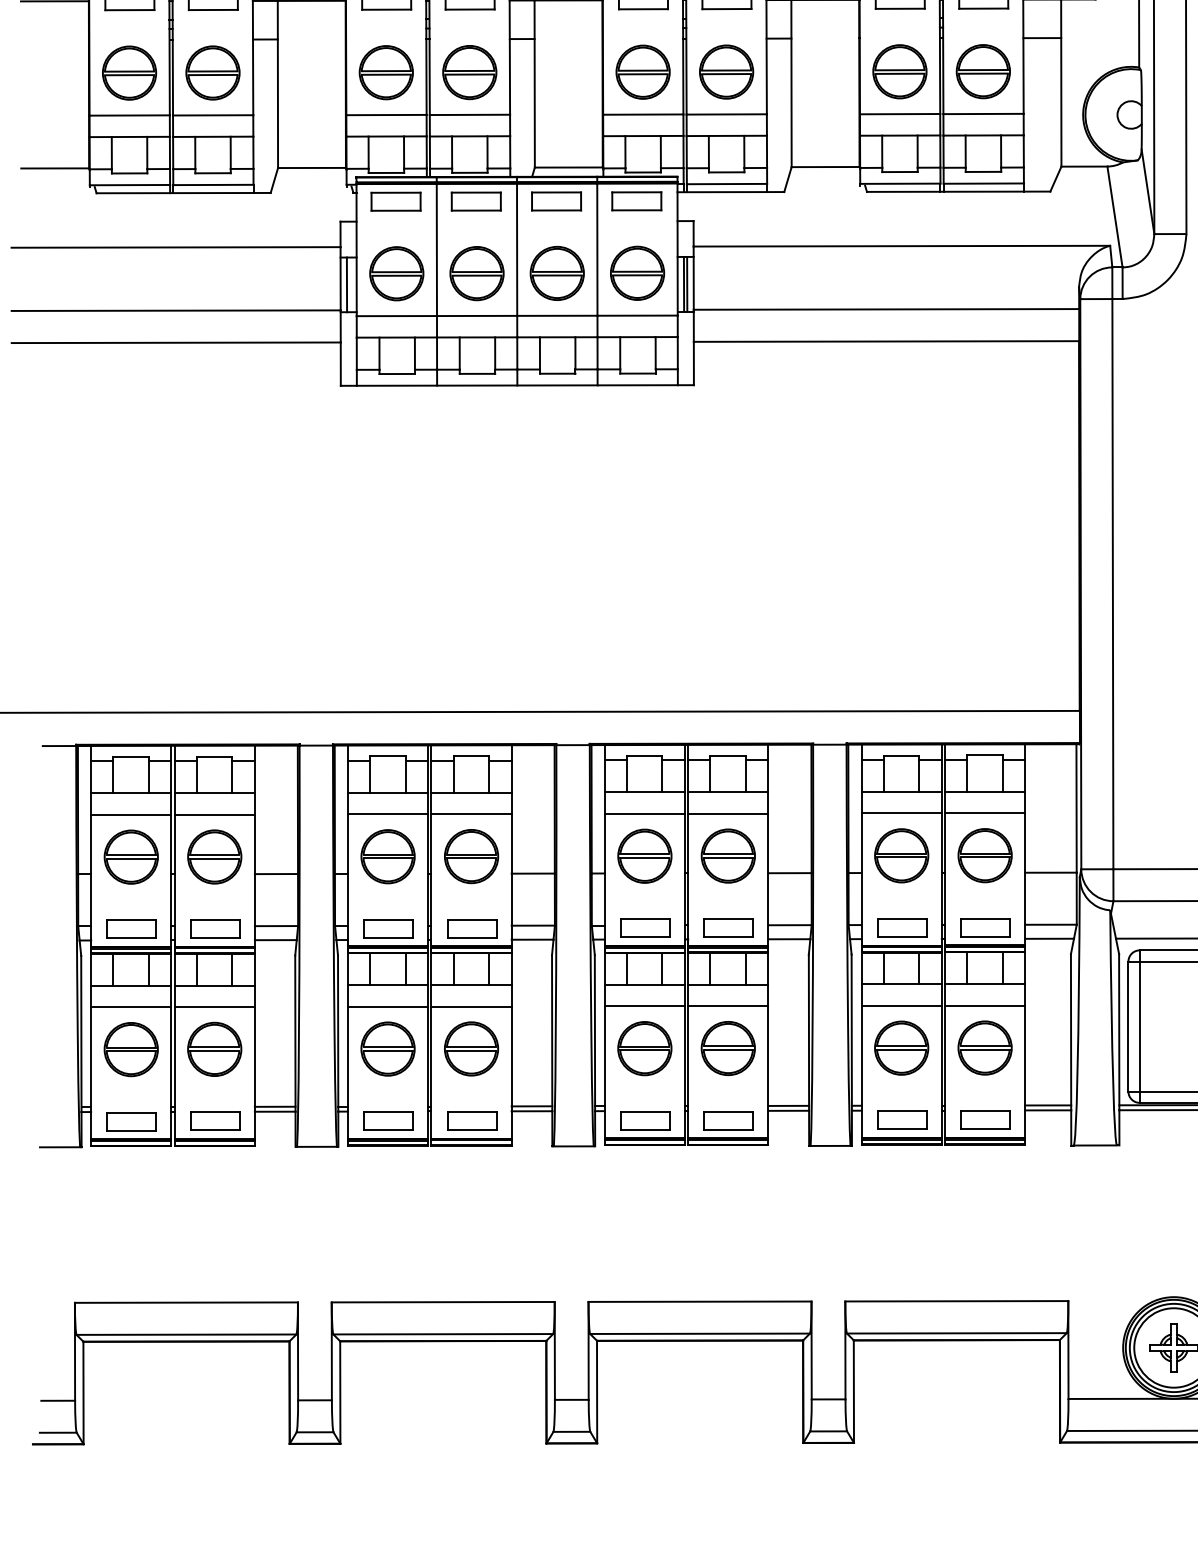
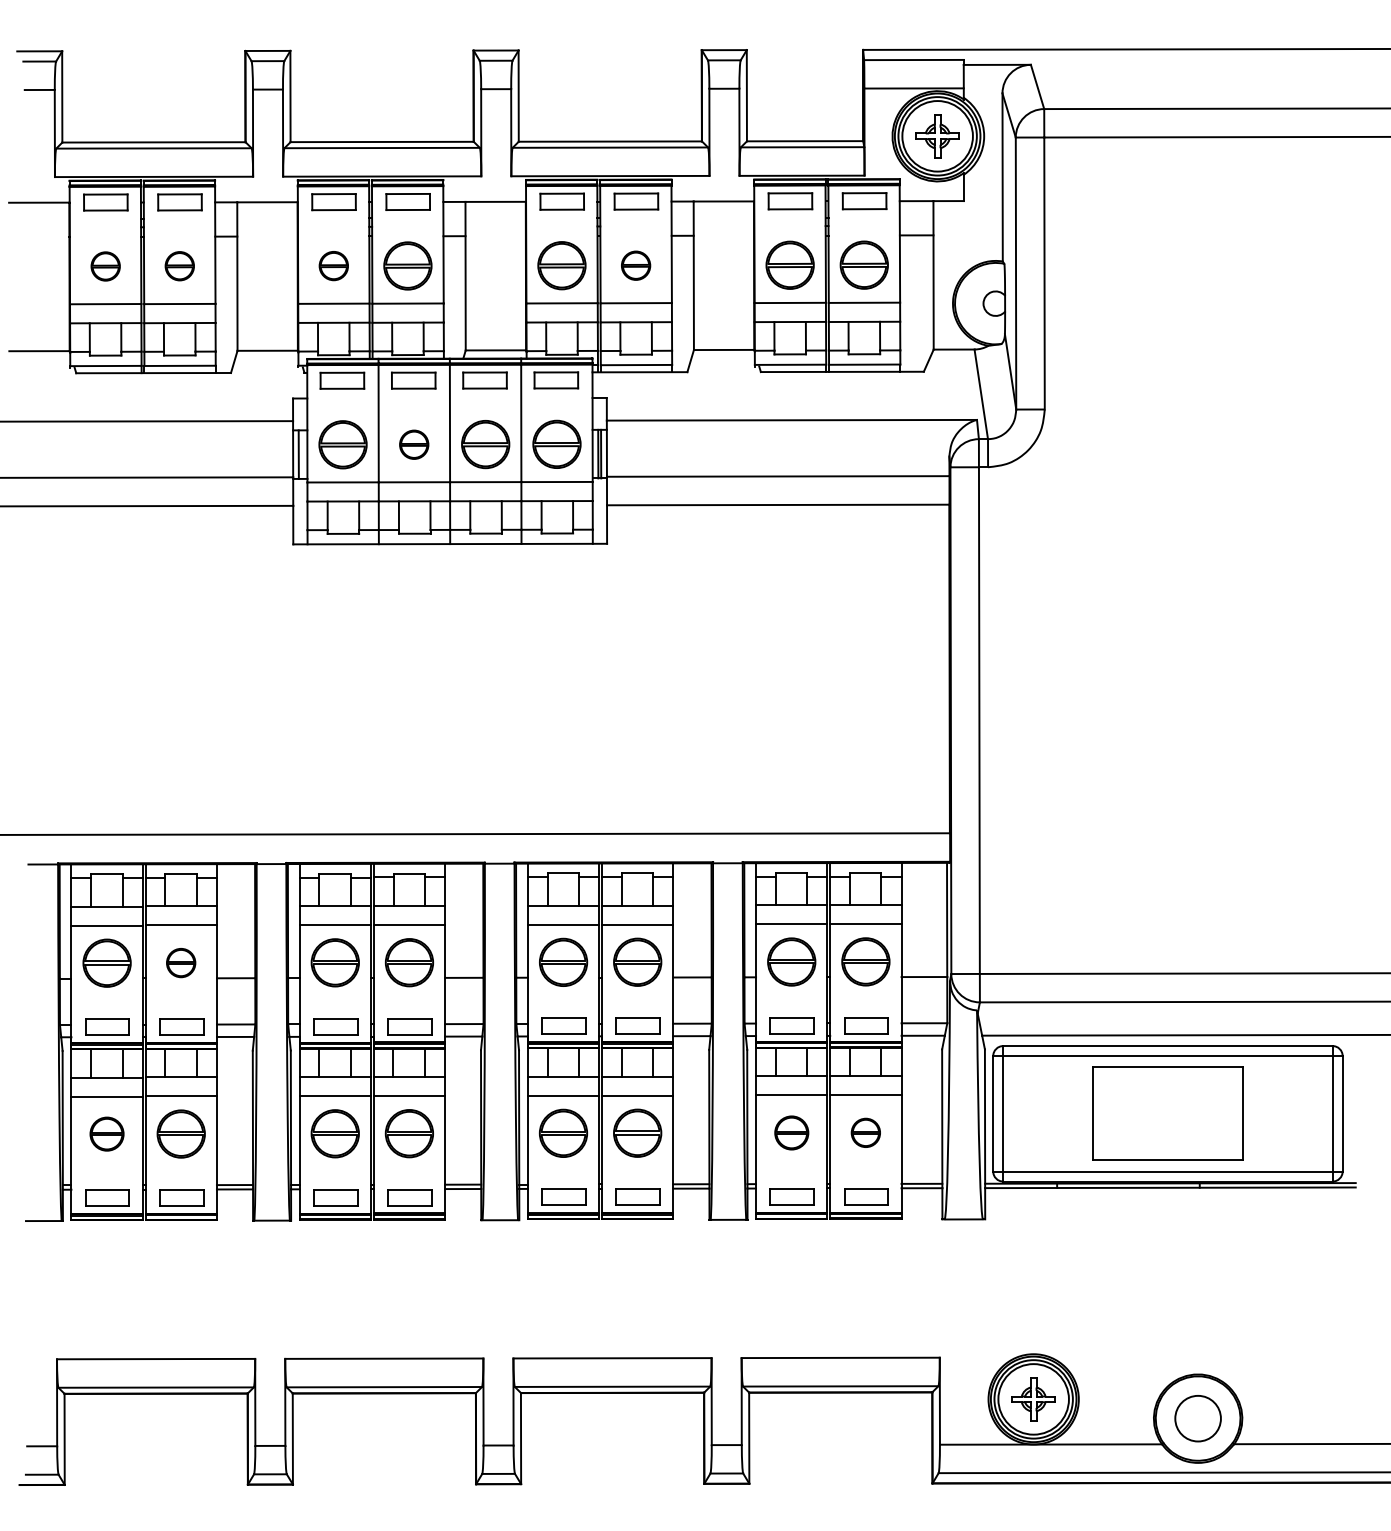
part: (212, 72) -> (179, 265), size x0.6
part: (386, 72) -> (333, 265), size x0.6
part: (725, 72) -> (635, 265), size x0.6
part: (129, 73) -> (105, 266), size x0.6
part: (476, 273) -> (413, 444), size x0.6
part: (213, 856) -> (180, 962), size x0.6
part: (901, 1047) -> (791, 1132), size x0.7
part: (984, 1047) -> (865, 1132), size x0.6
part: (130, 1048) -> (106, 1133), size x0.7

